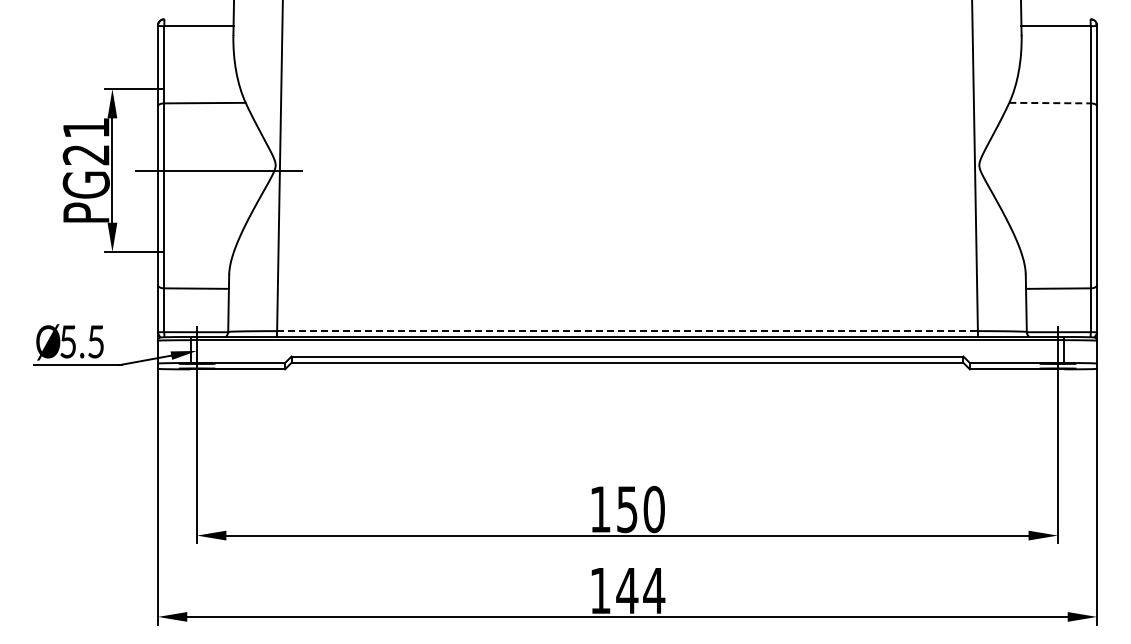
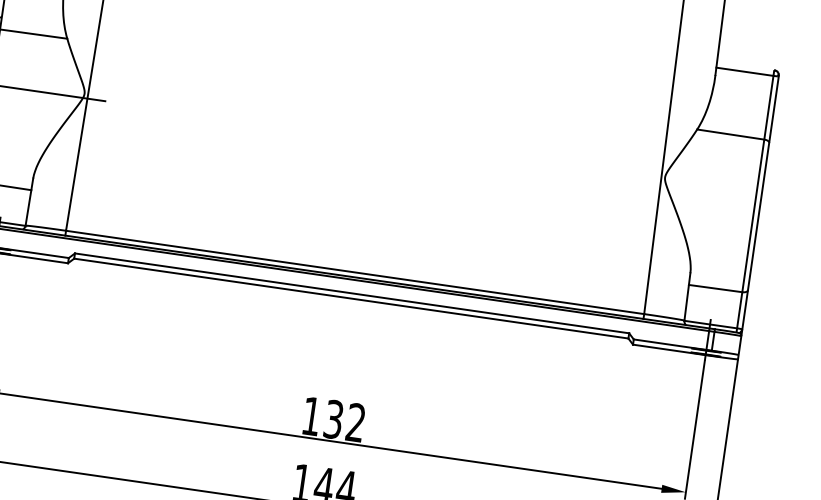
line: (1049, 103) -> (730, 134), dashed -> solid
line: (628, 331) -> (355, 272), dashed -> solid
text: (640, 509) -> (344, 421), 150 -> 132

